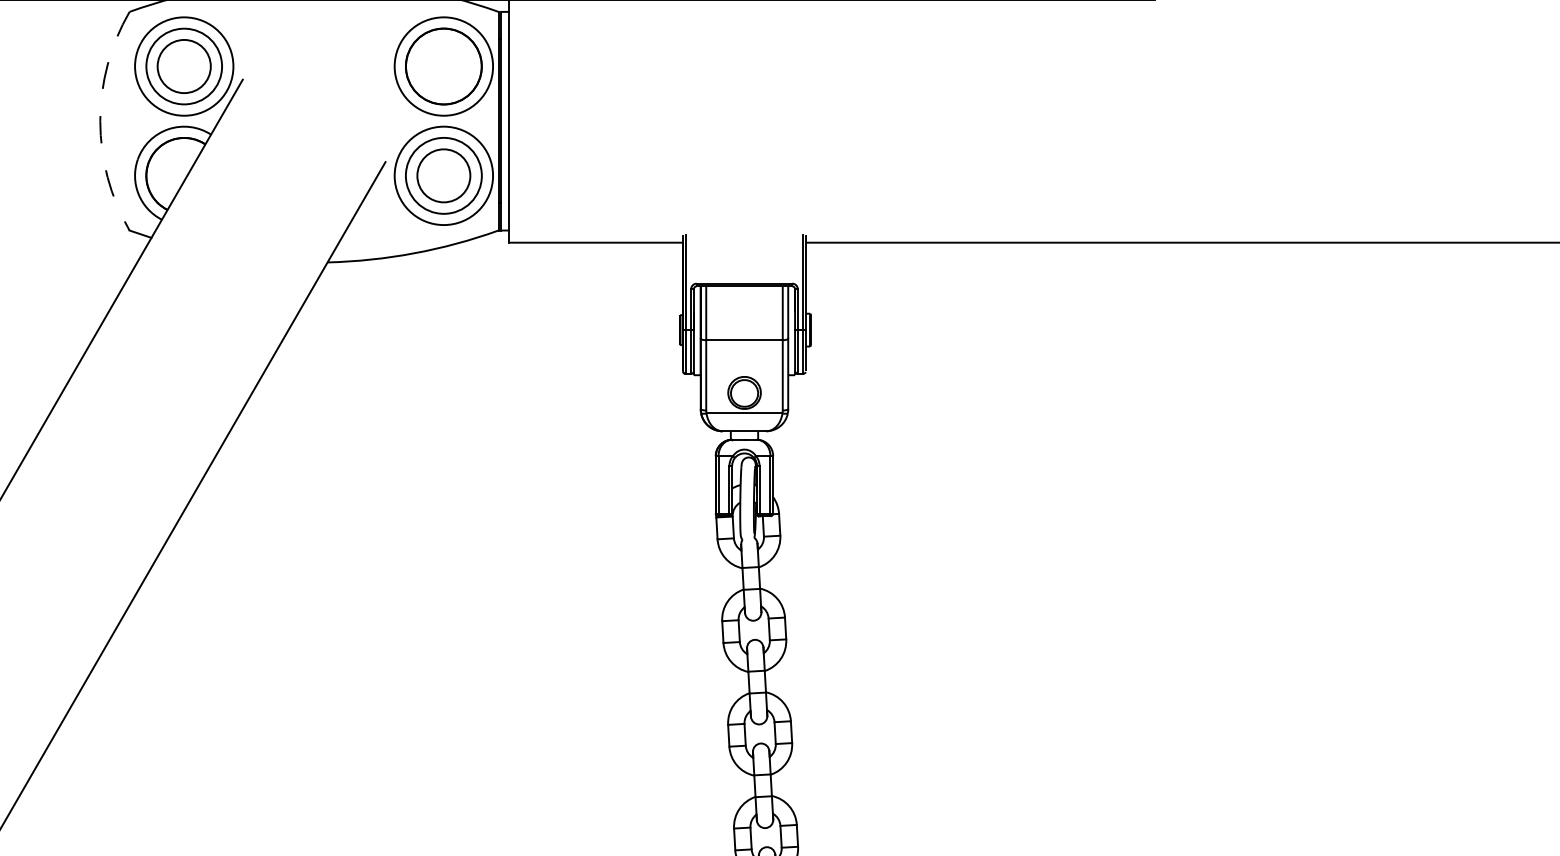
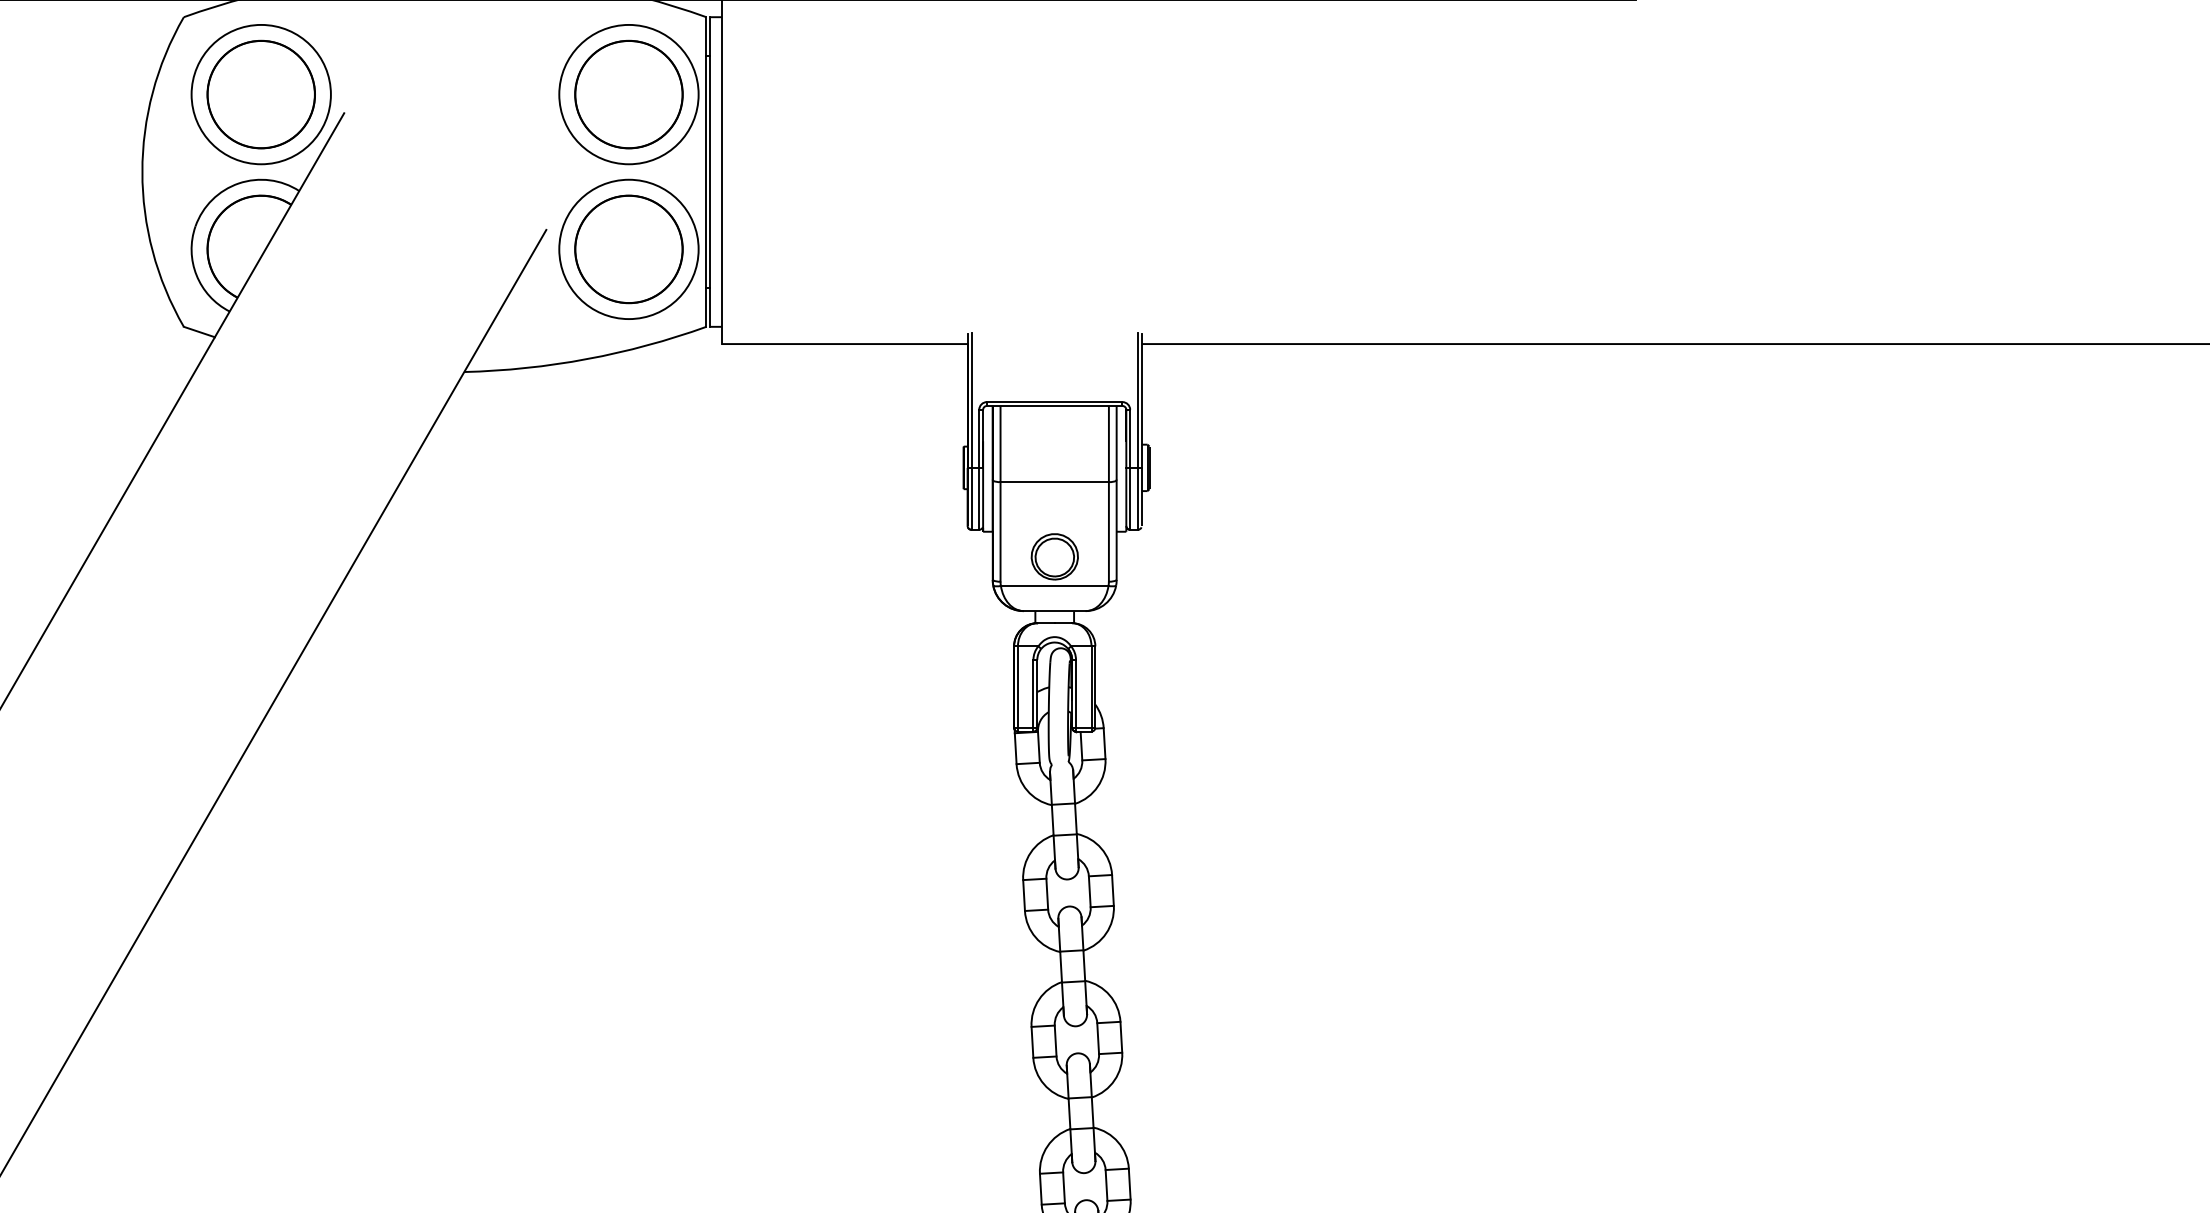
circle: (184, 66) -> (261, 94), size x1.43
arc: (100, 121) -> (142, 172), dashed -> solid
circle: (443, 175) -> (628, 249), size x1.43

